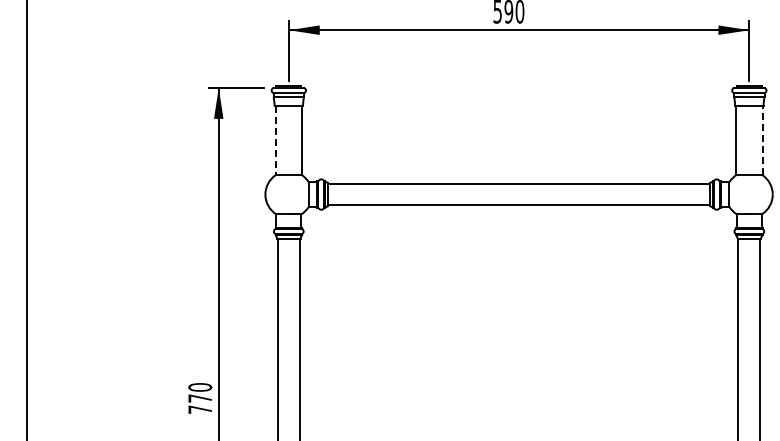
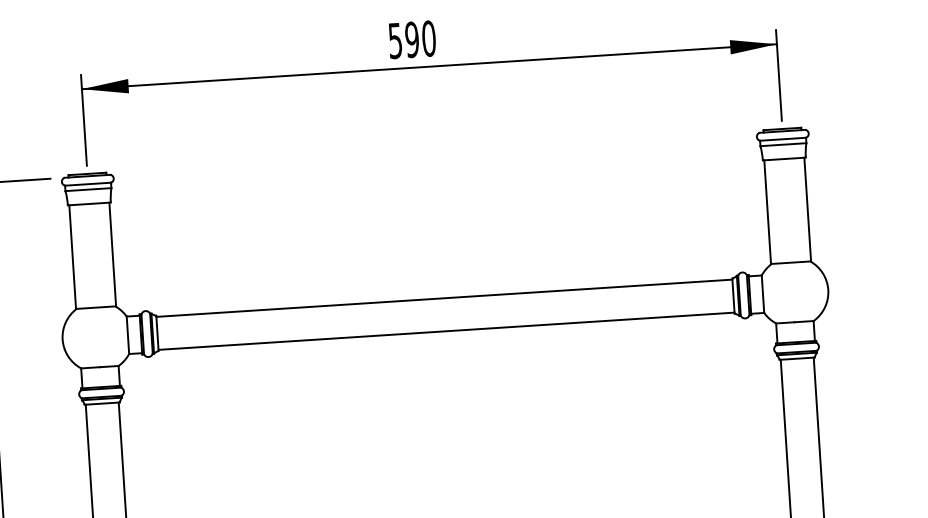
line: (762, 140) -> (807, 209), dashed -> solid
line: (275, 141) -> (72, 258), dashed -> solid

